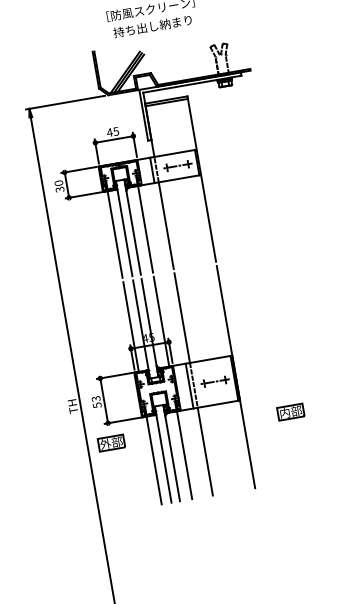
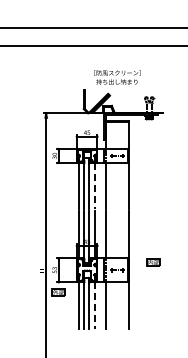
line: (145, 228) -> (95, 185), solid -> dashed
part: (290, 411) -> (153, 262), moved
line: (185, 455) -> (95, 305), solid -> dashed

